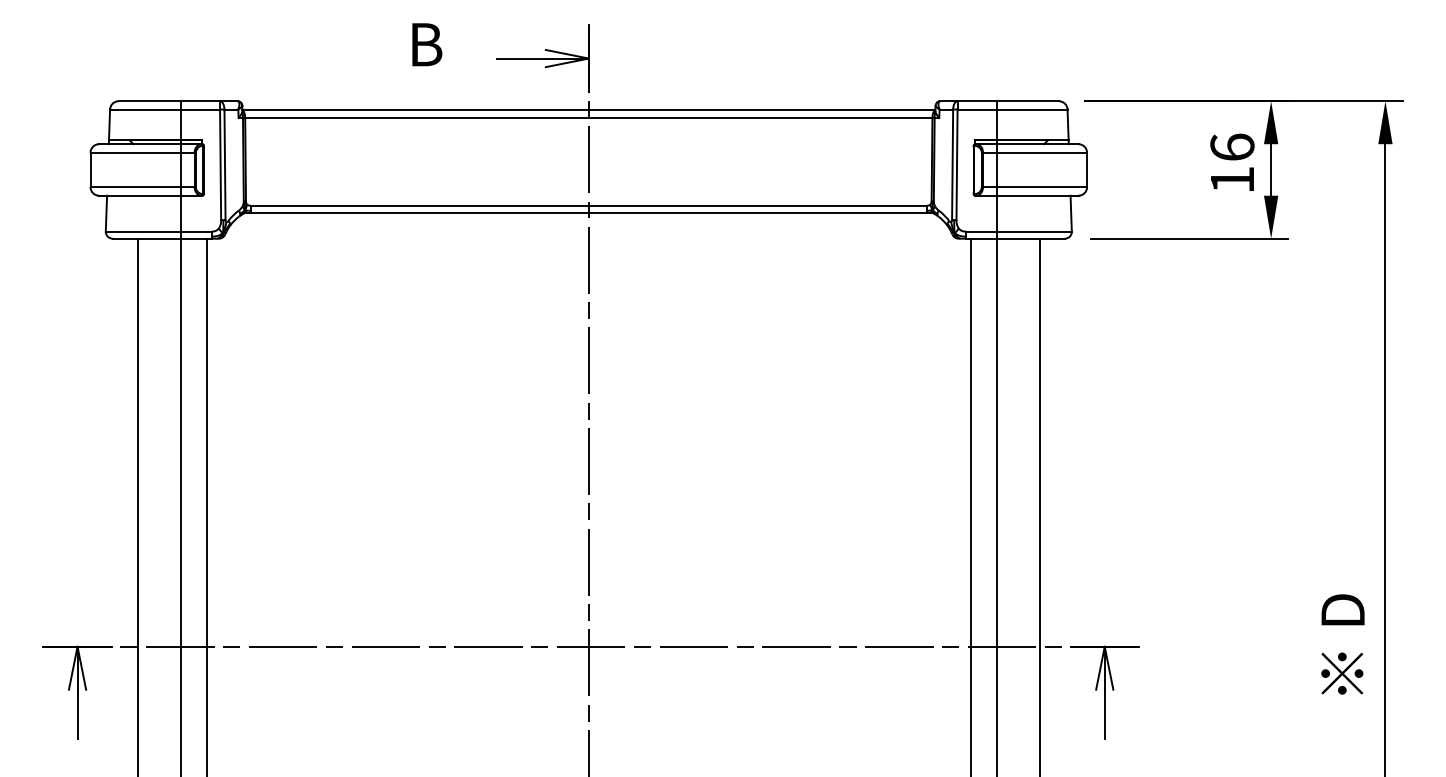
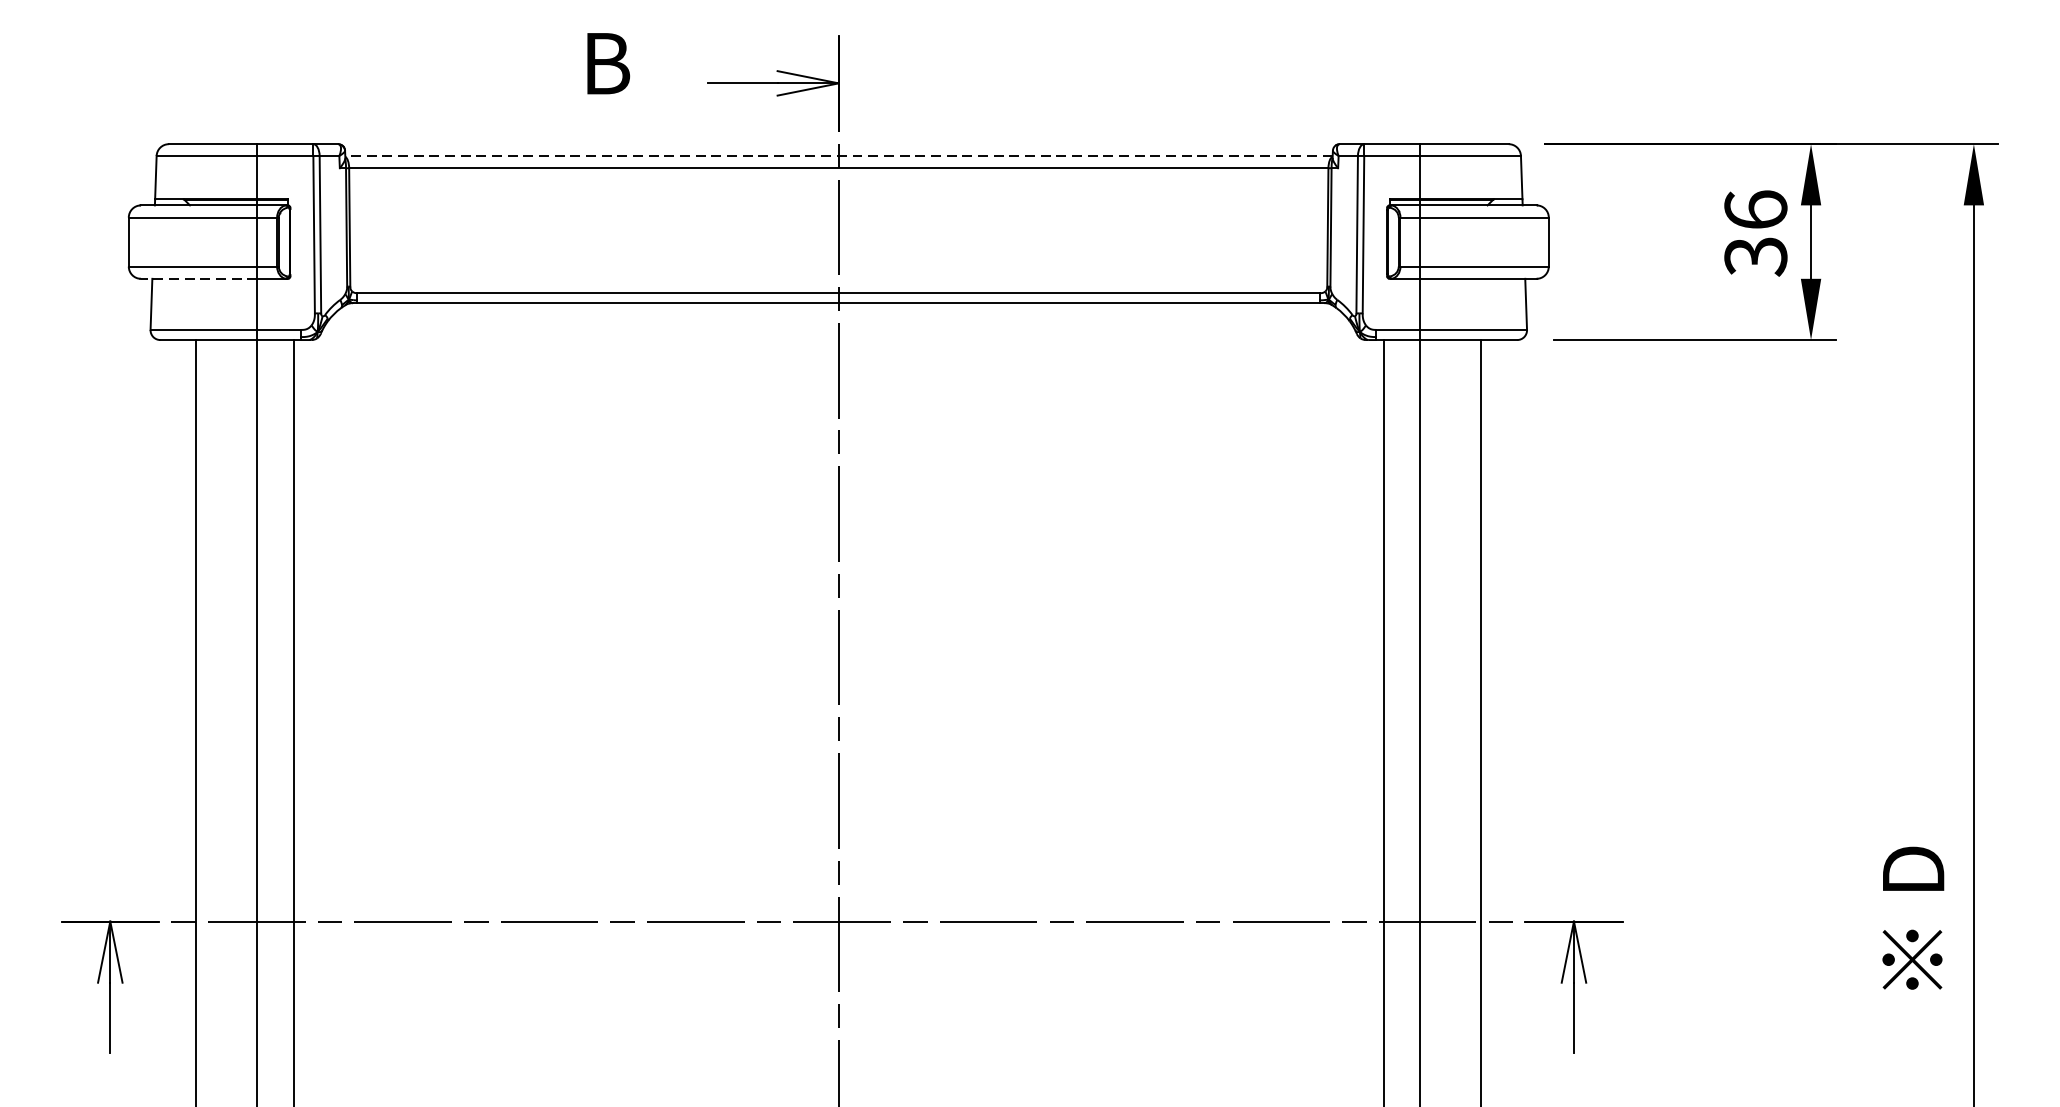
line: (588, 109) -> (838, 155), solid -> dashed
text: (1232, 180) -> (1755, 257), 16 -> 36
line: (139, 195) -> (198, 278), solid -> dashed

